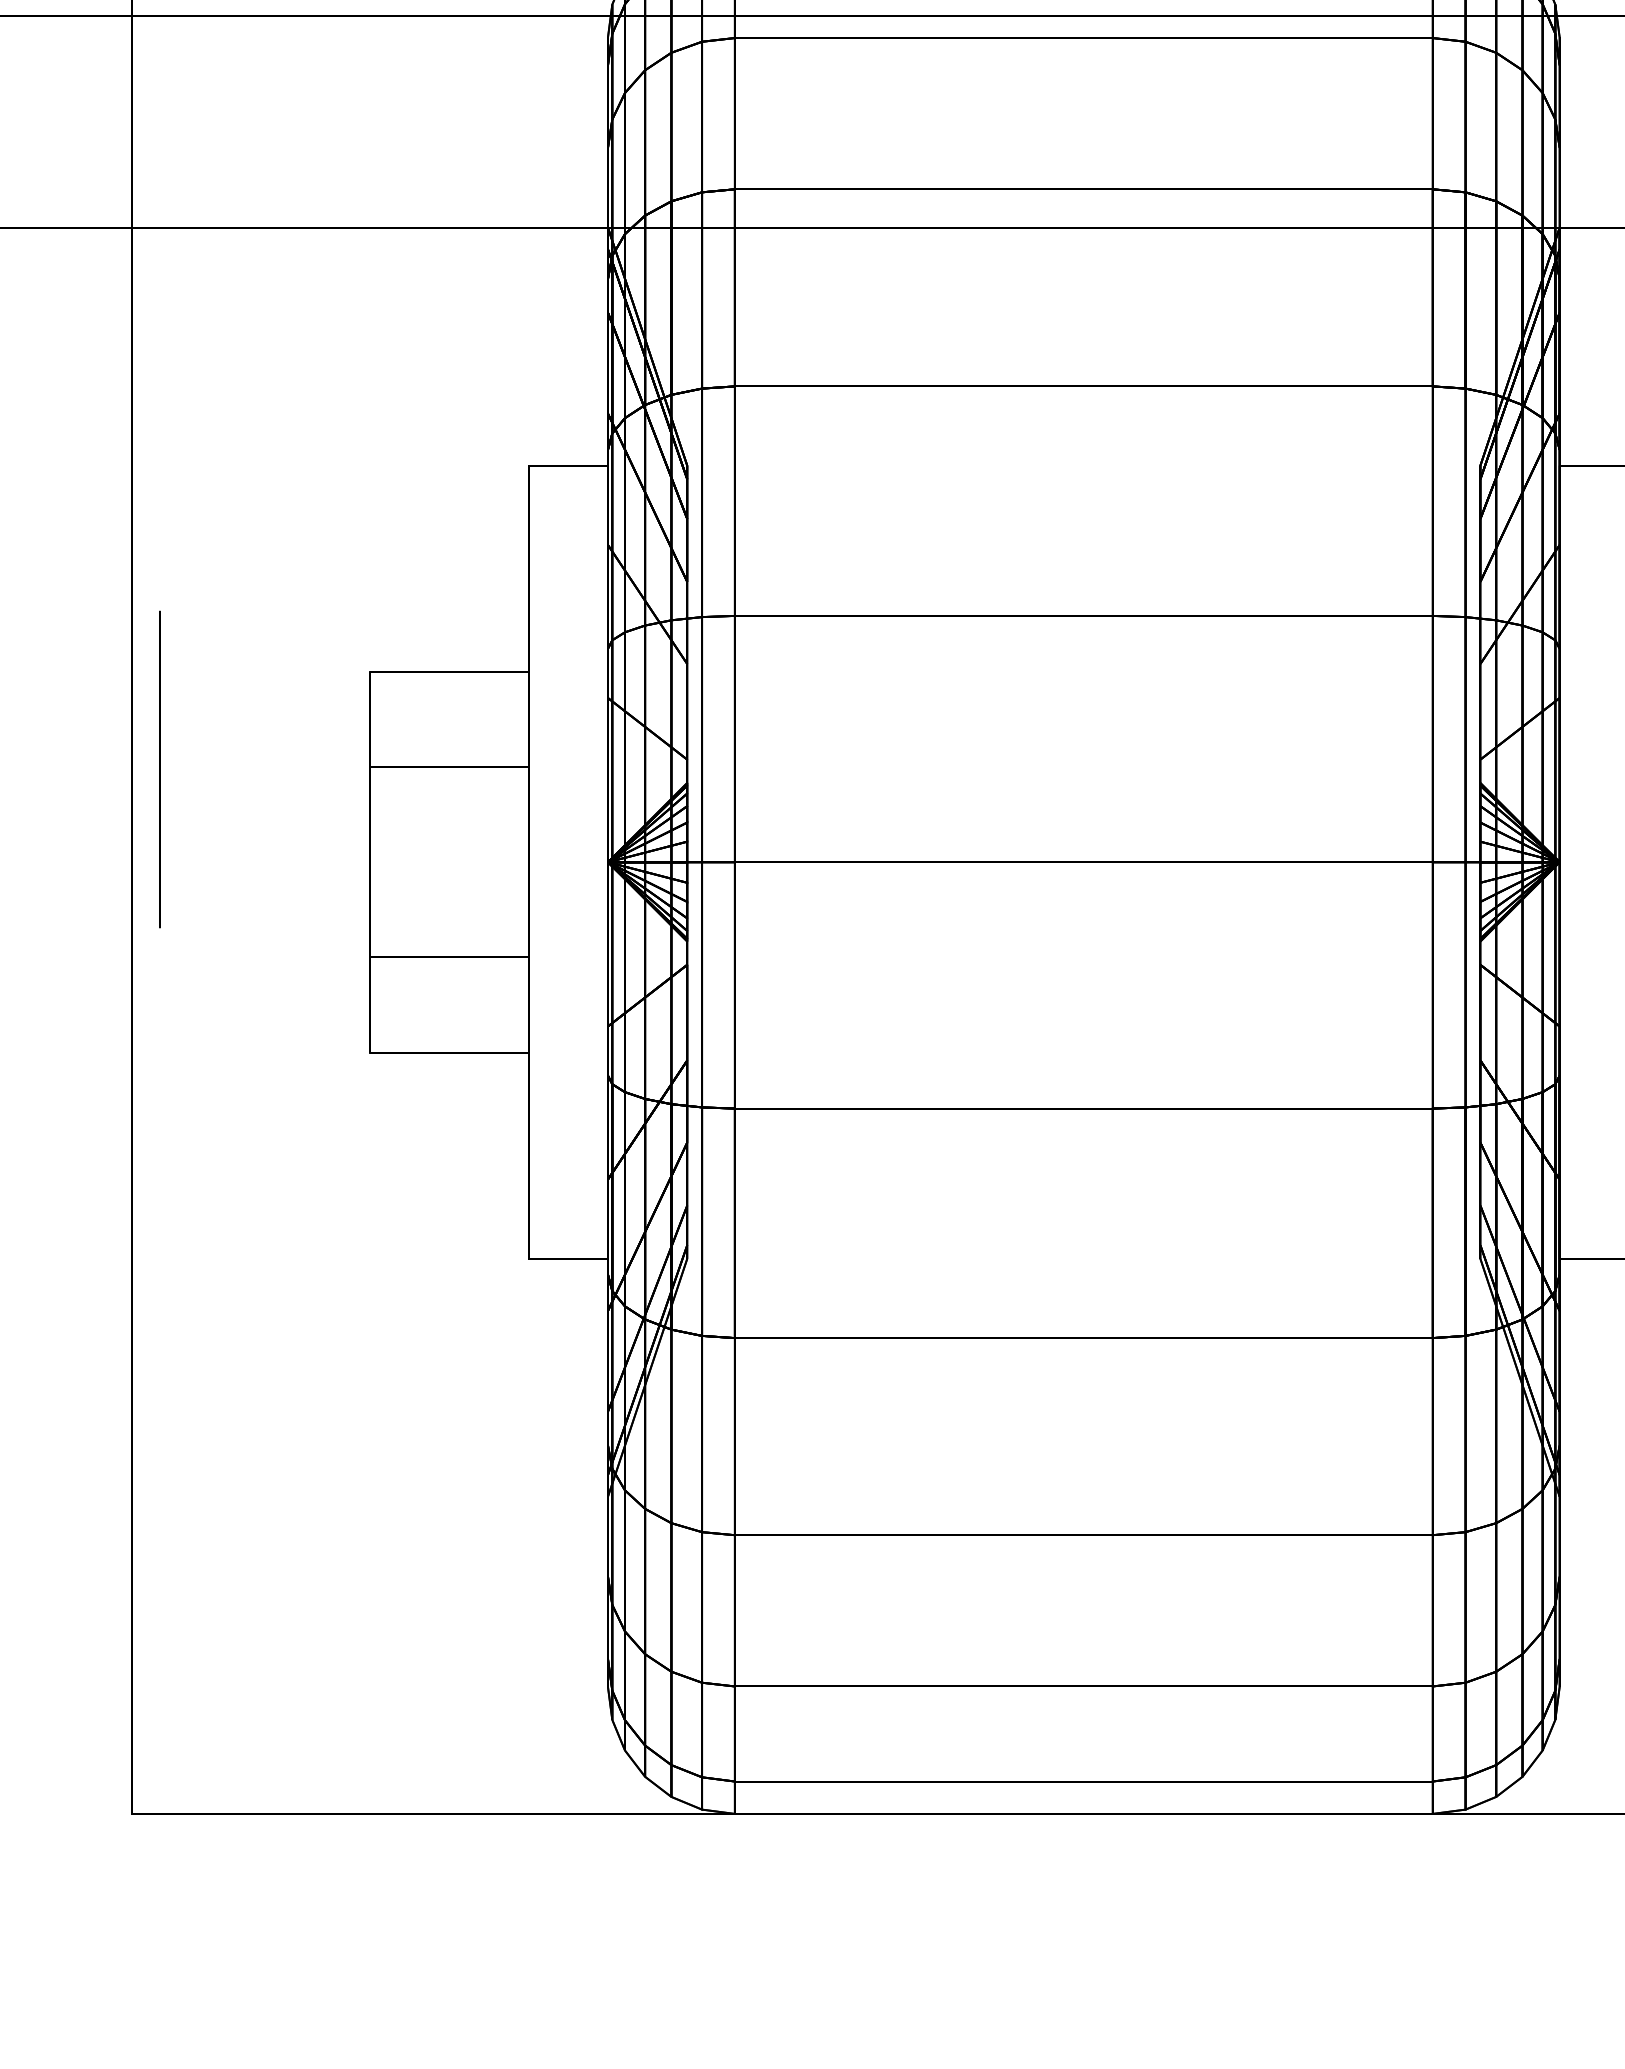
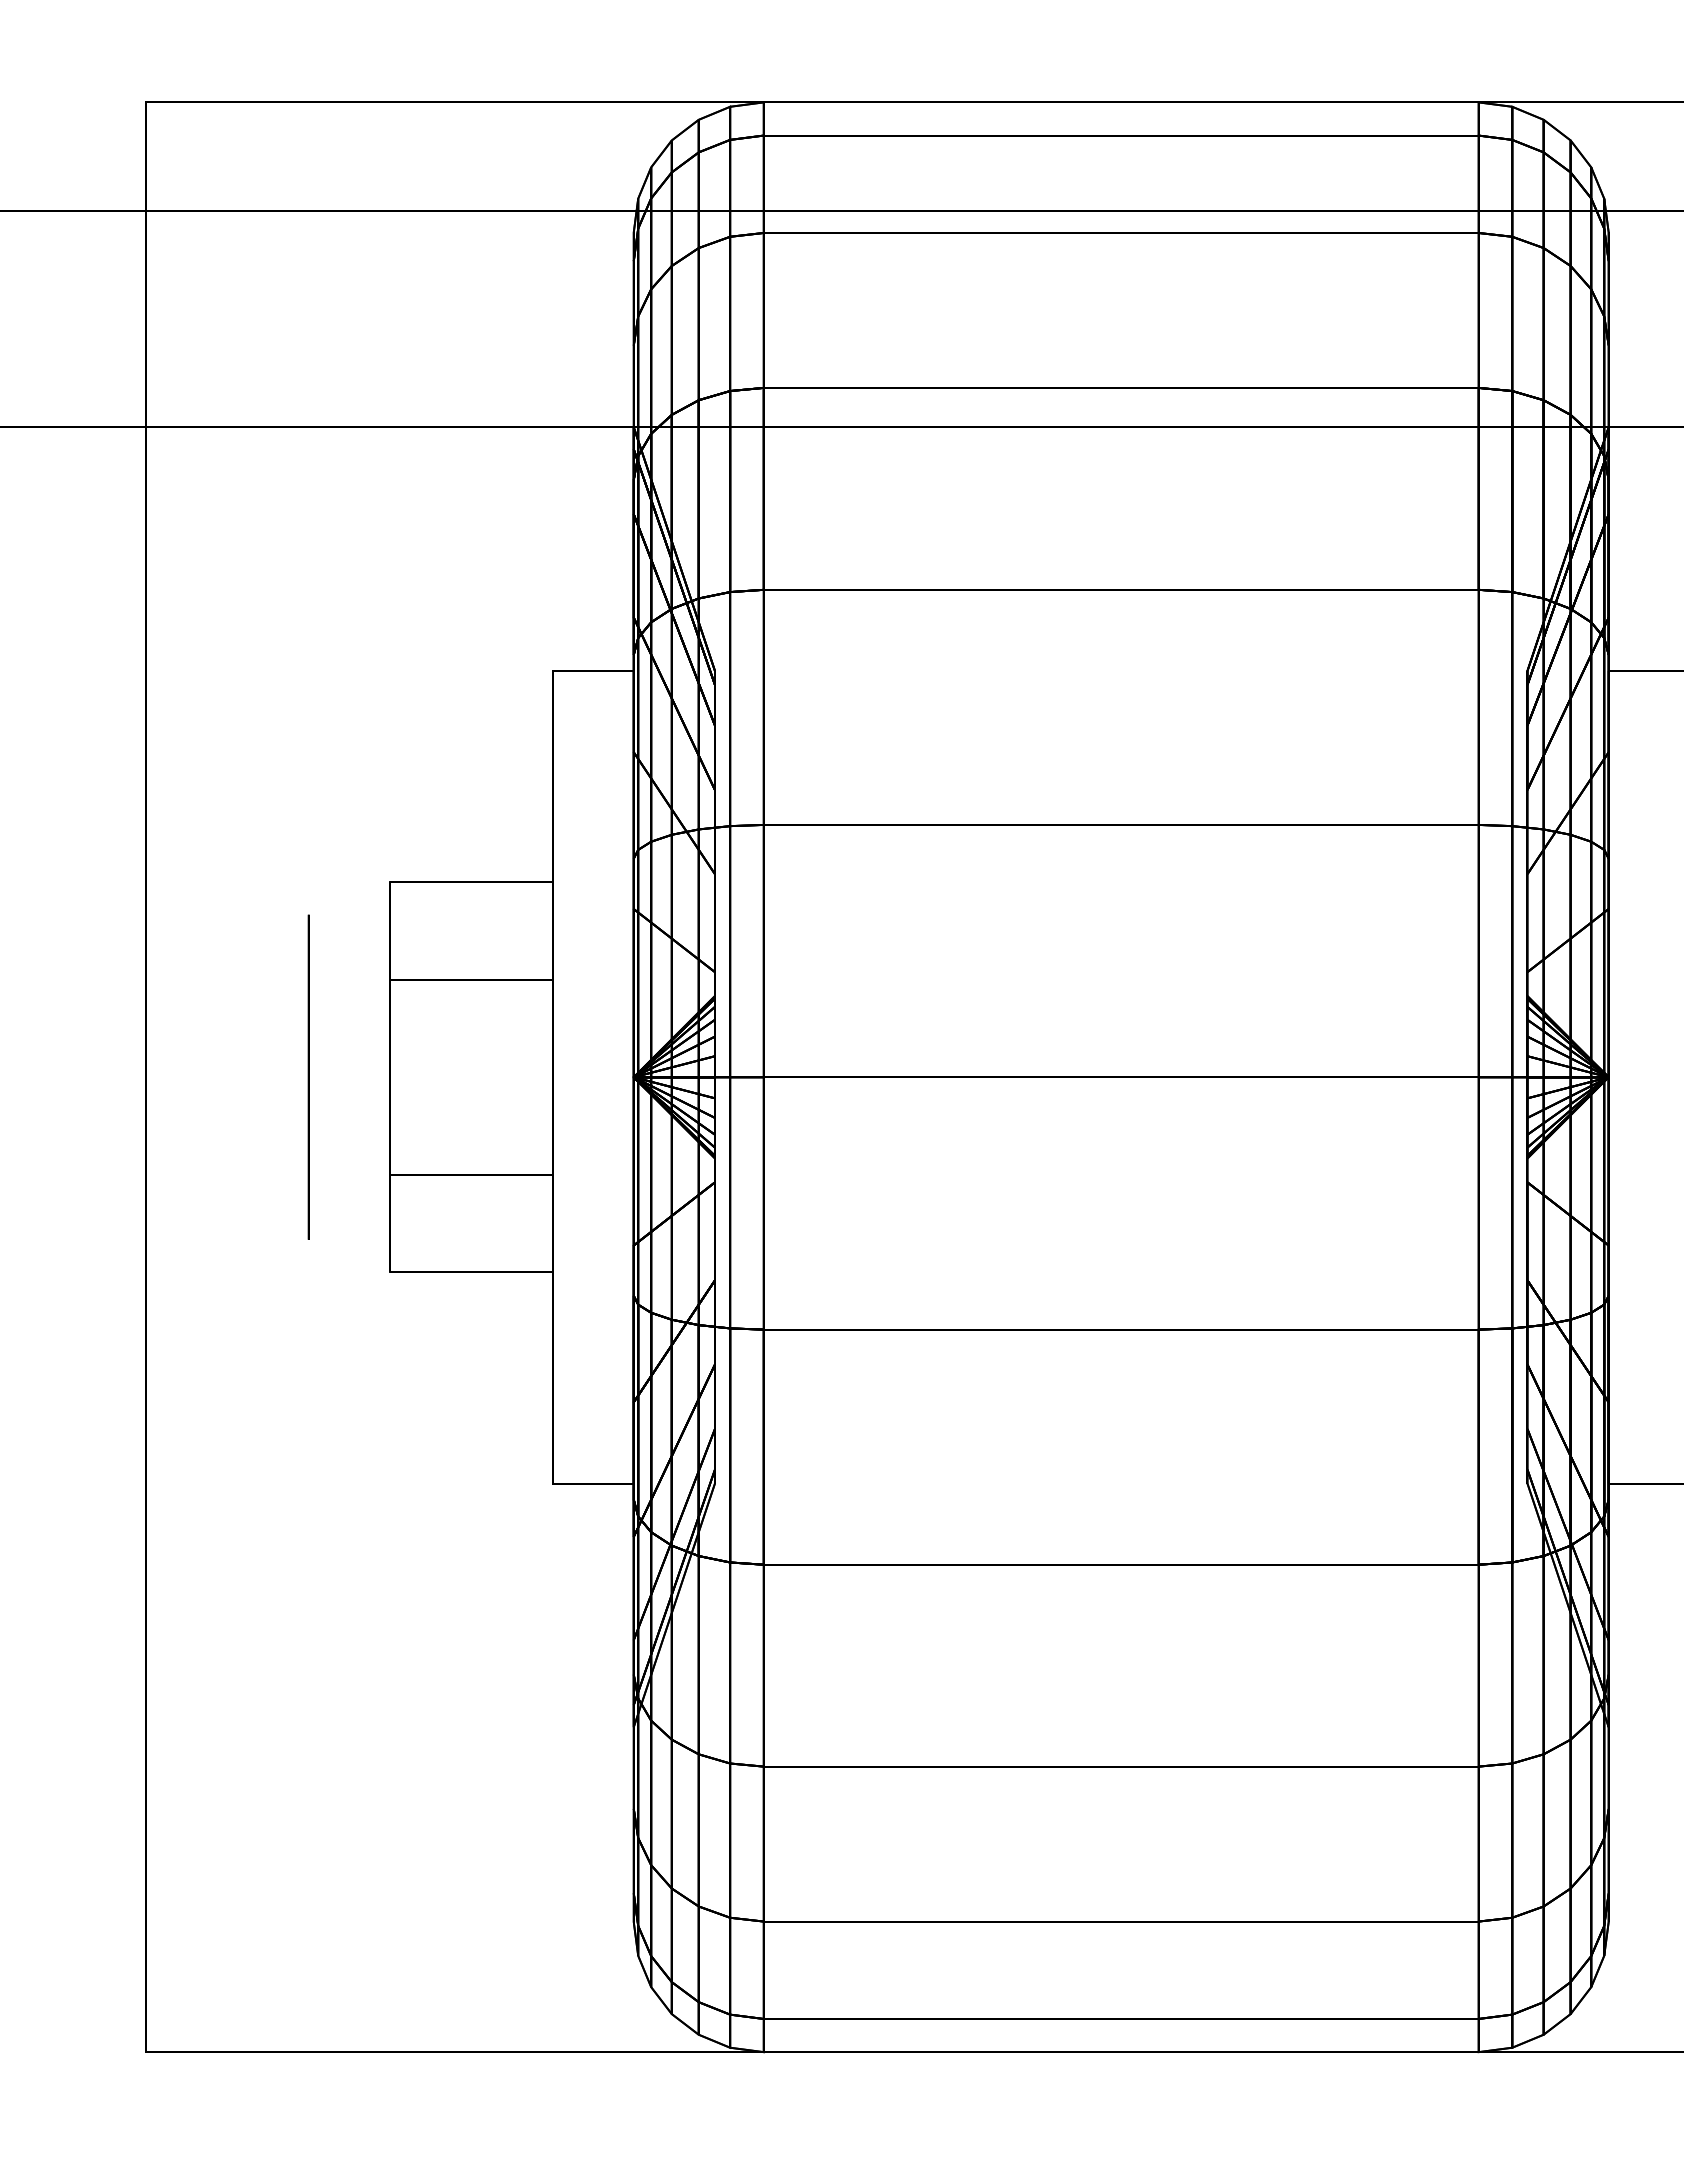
circle: (159, 768) -> (308, 1076), moved

